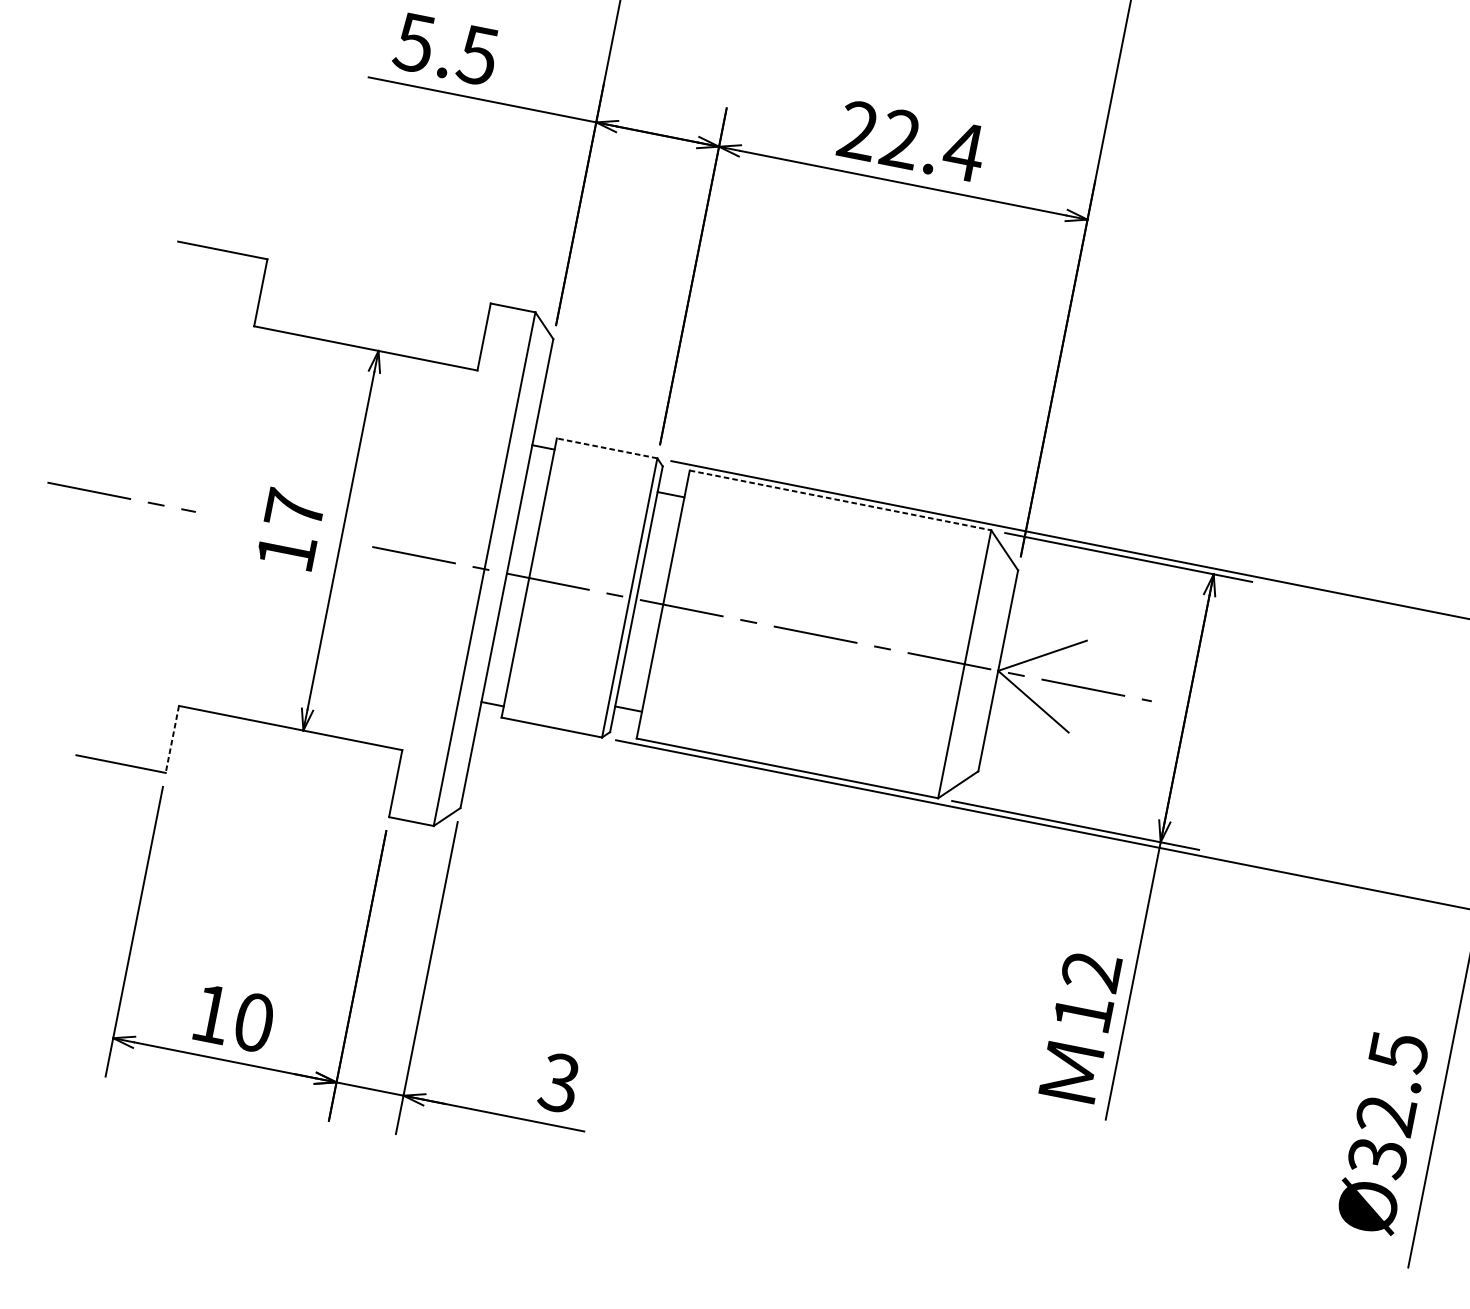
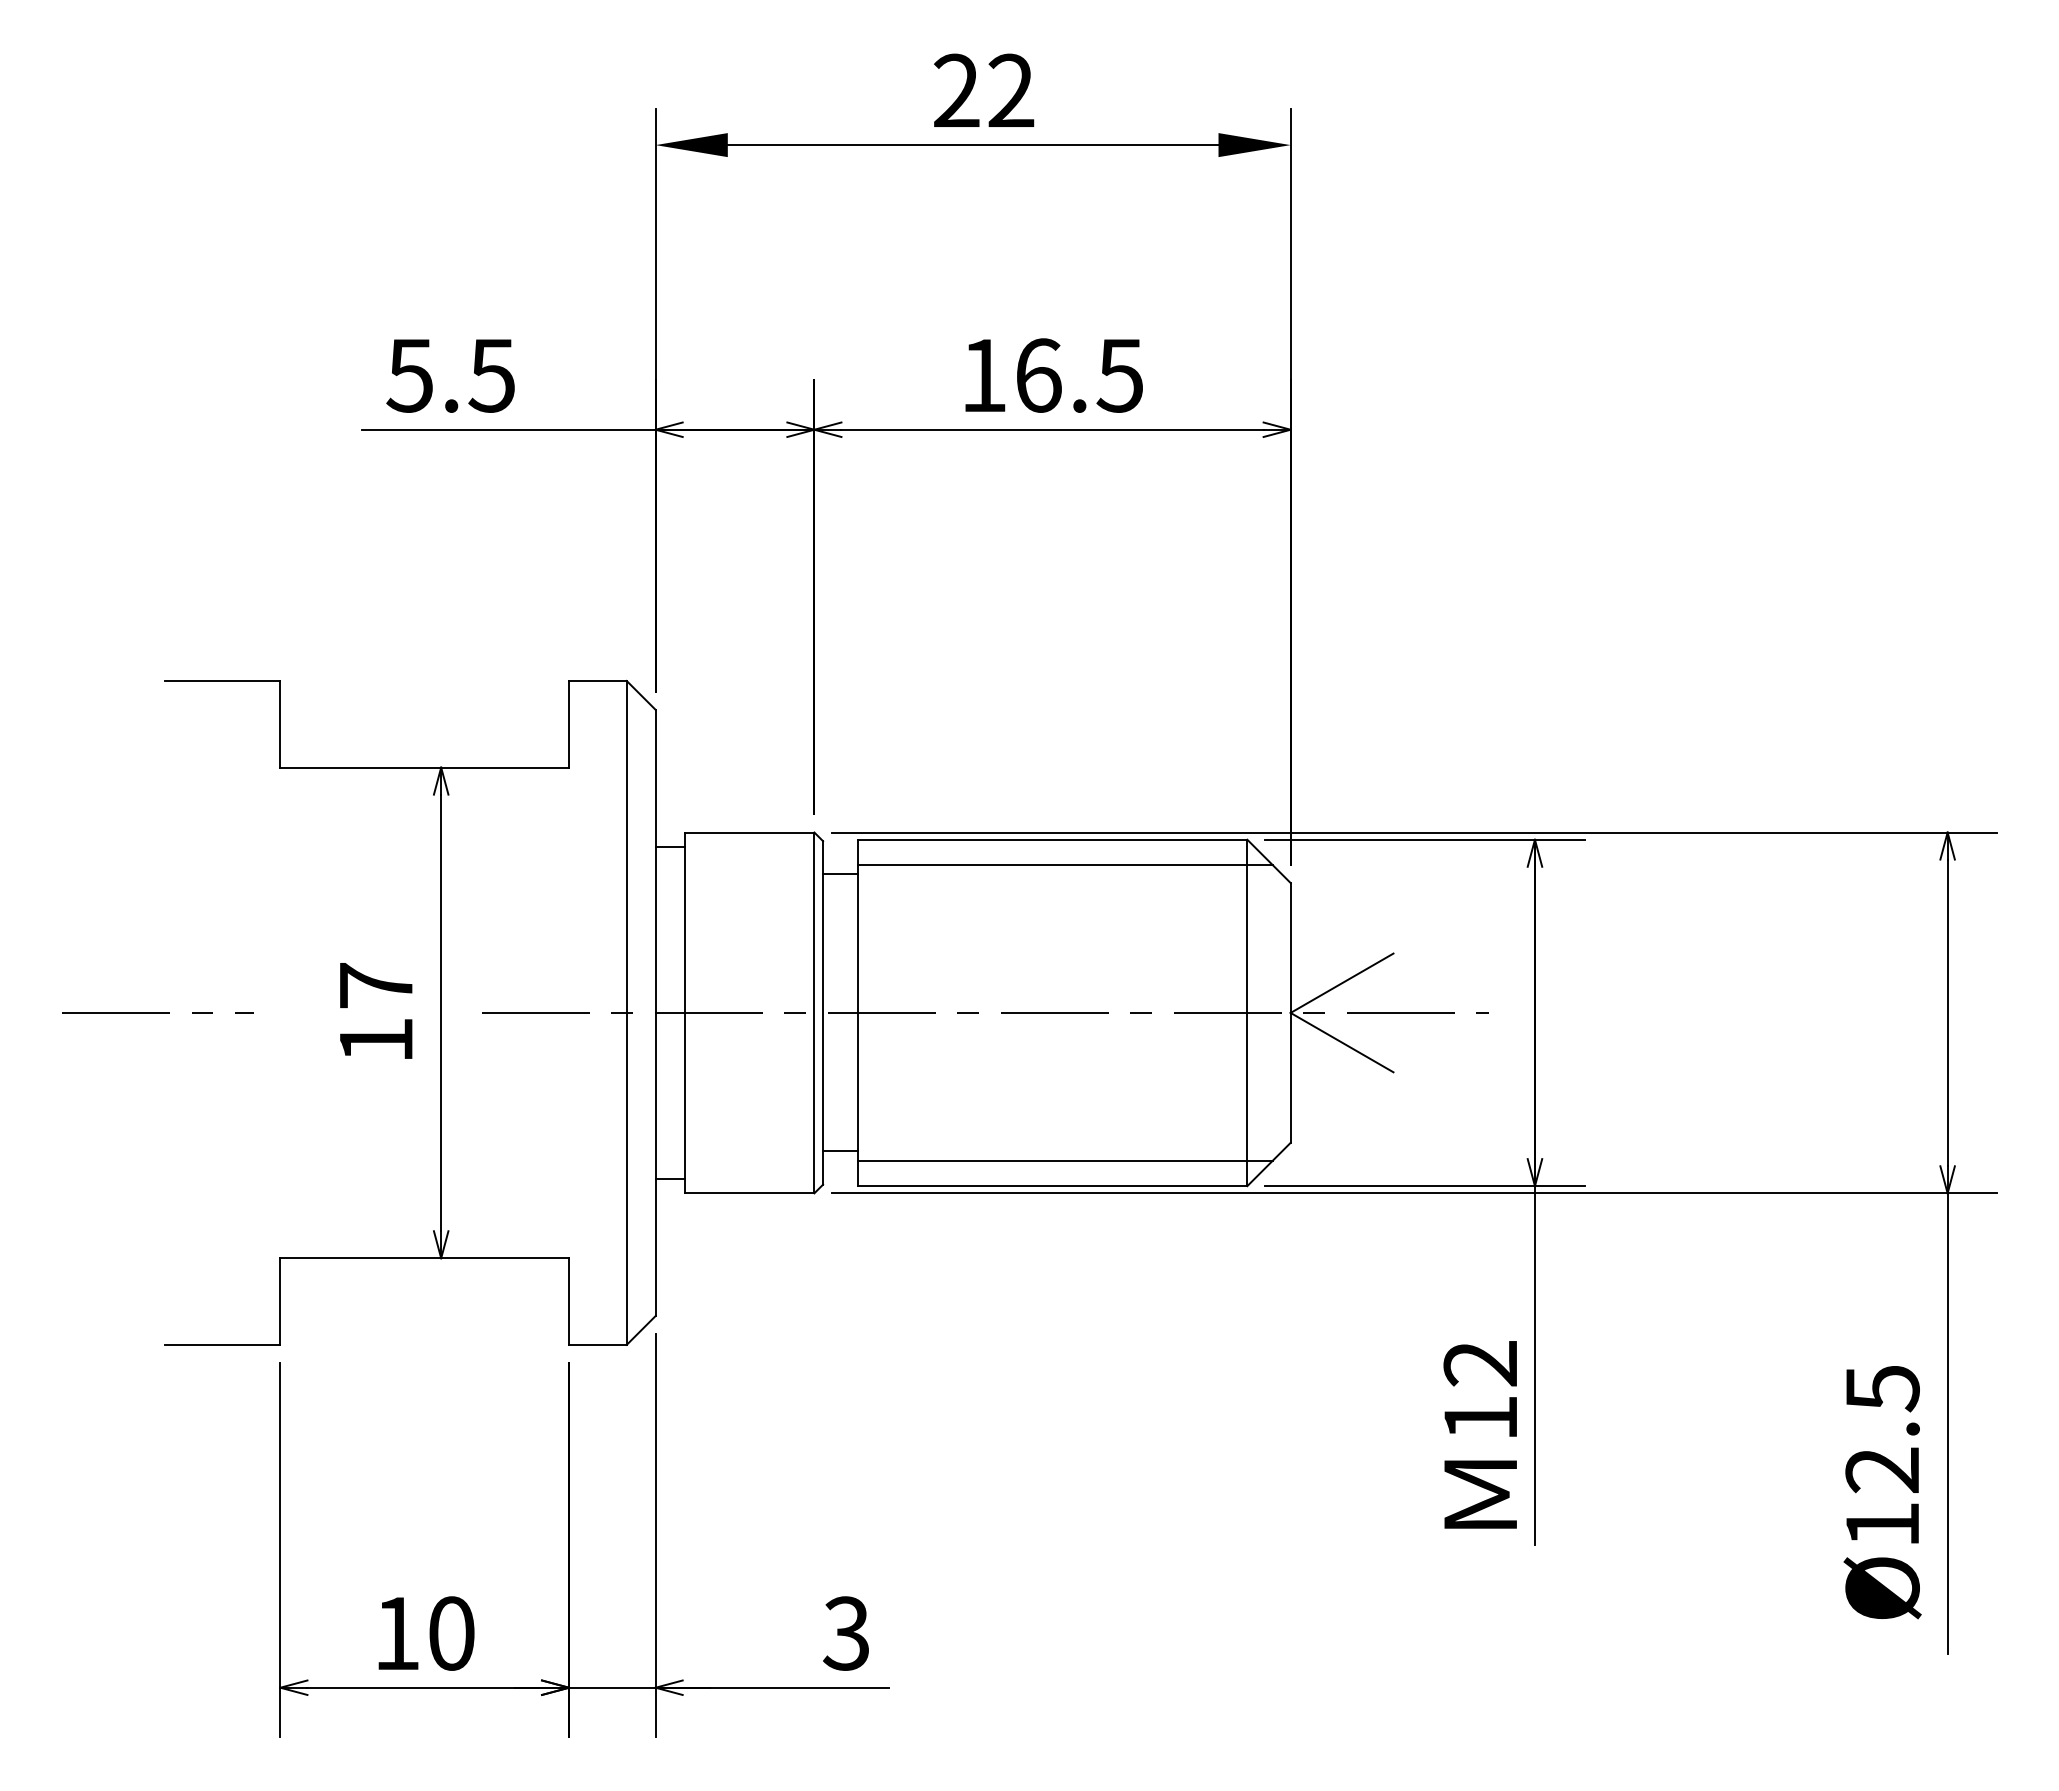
text: (912, 141) -> (1053, 375), 22.4 -> 16.5
line: (607, 448) -> (749, 832), dashed -> solid
line: (840, 500) -> (1052, 839), dashed -> solid
line: (845, 522) -> (1064, 865), added
line: (172, 740) -> (280, 1302), dashed -> solid
line: (800, 750) -> (1064, 1160), added
text: (1377, 1158) -> (1882, 1525), Ø32.5 -> Ø12.5

